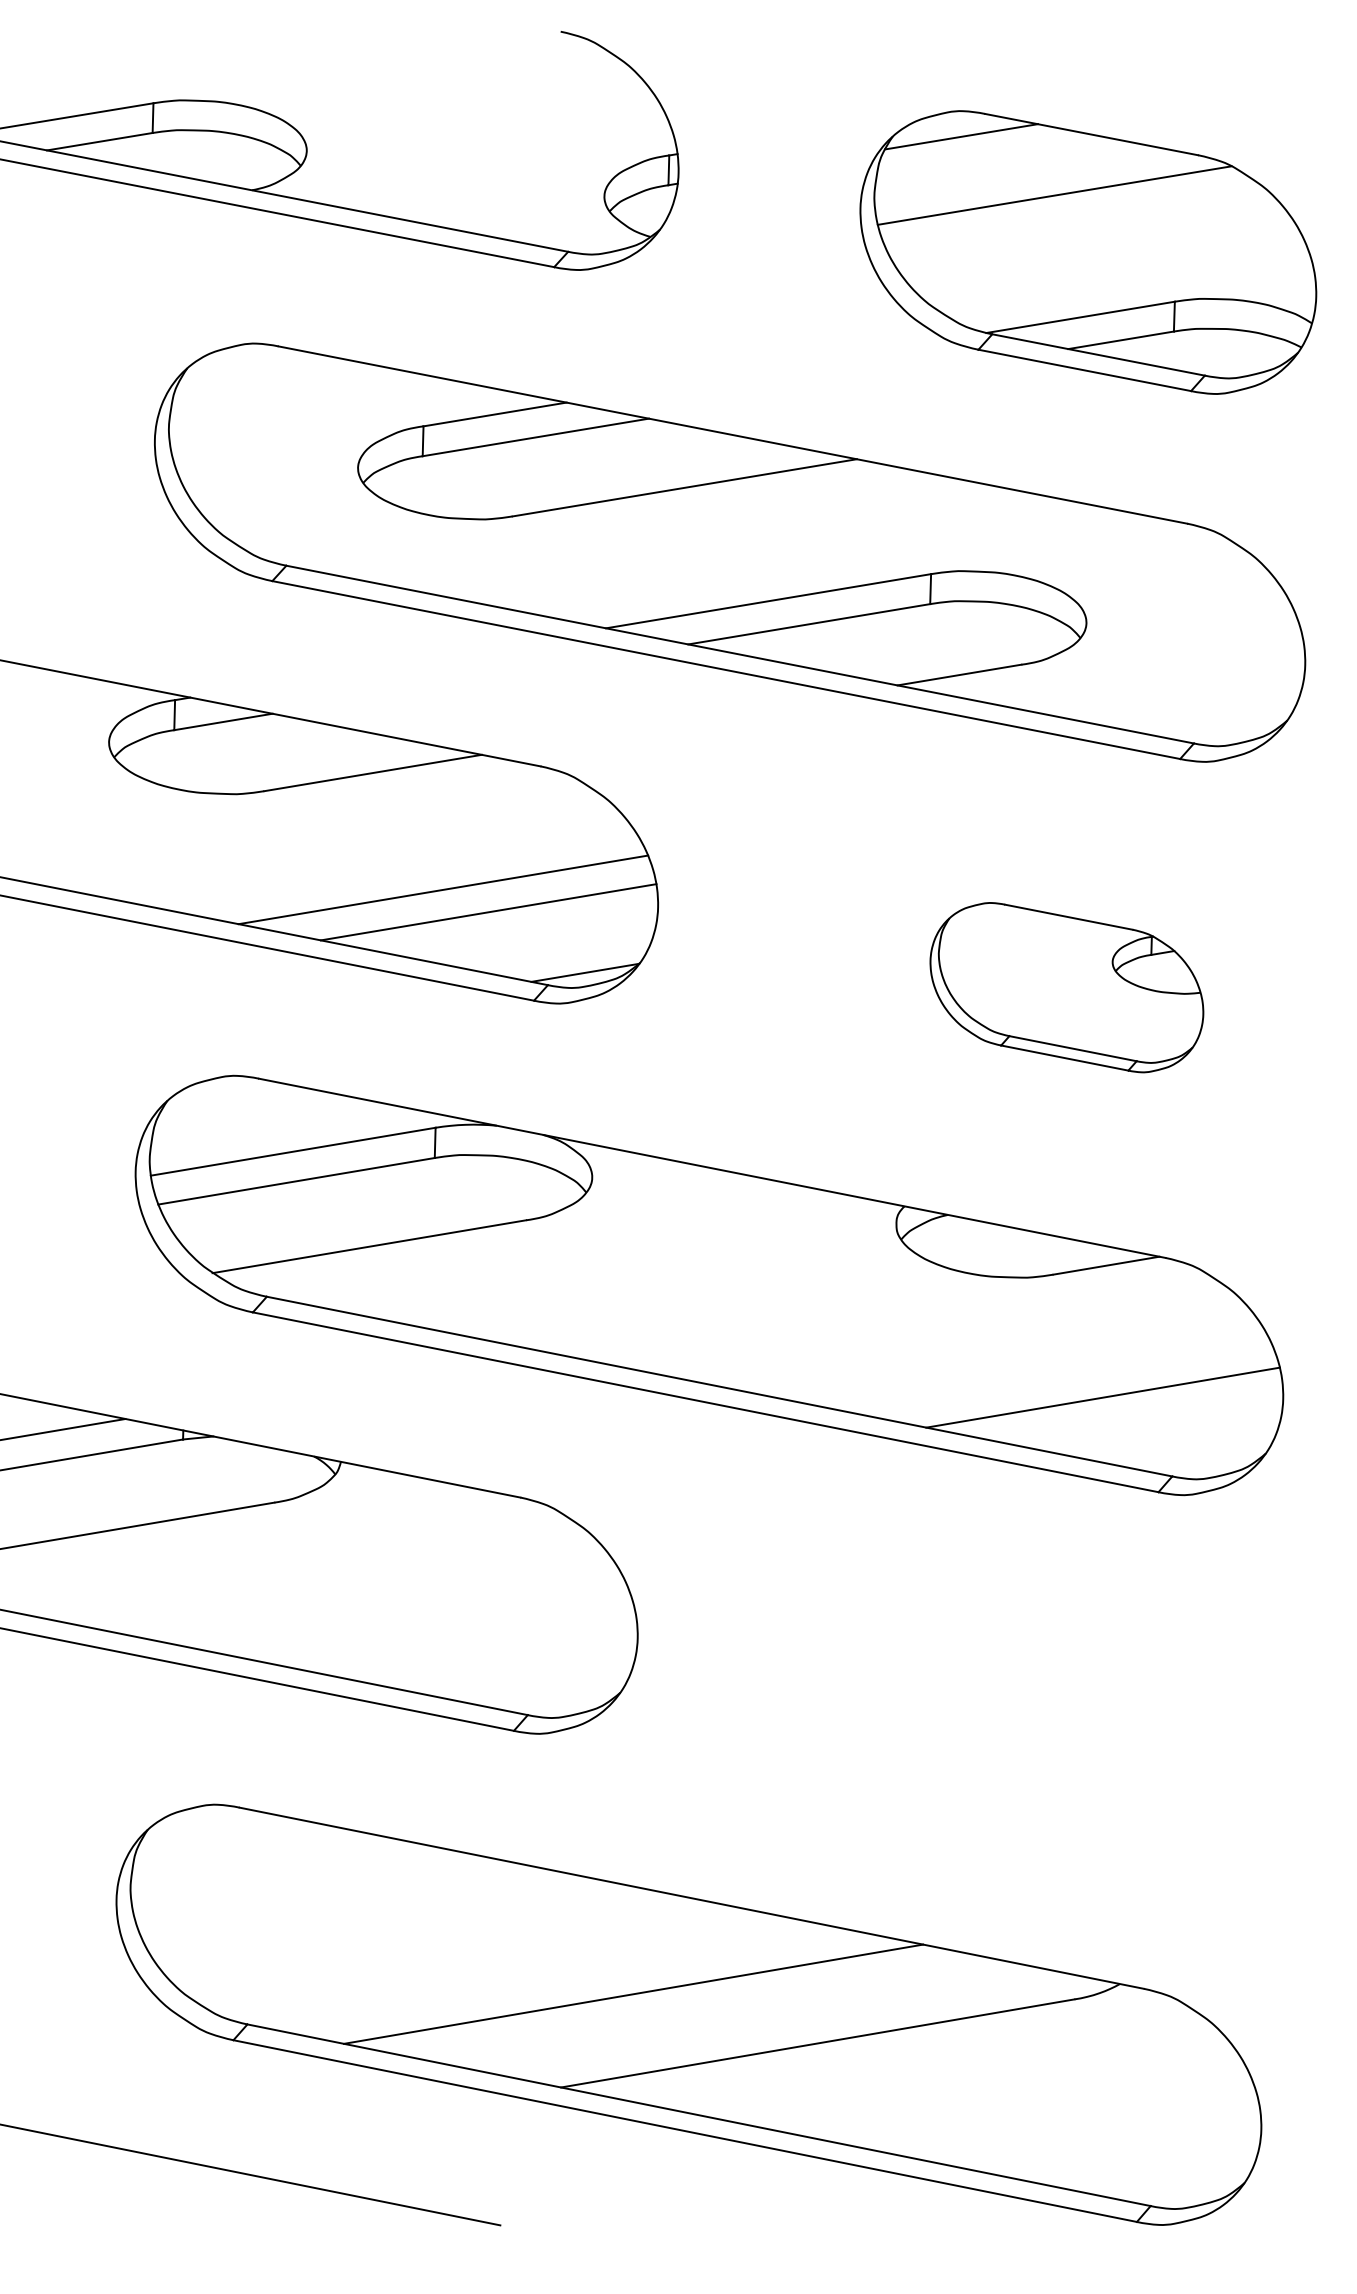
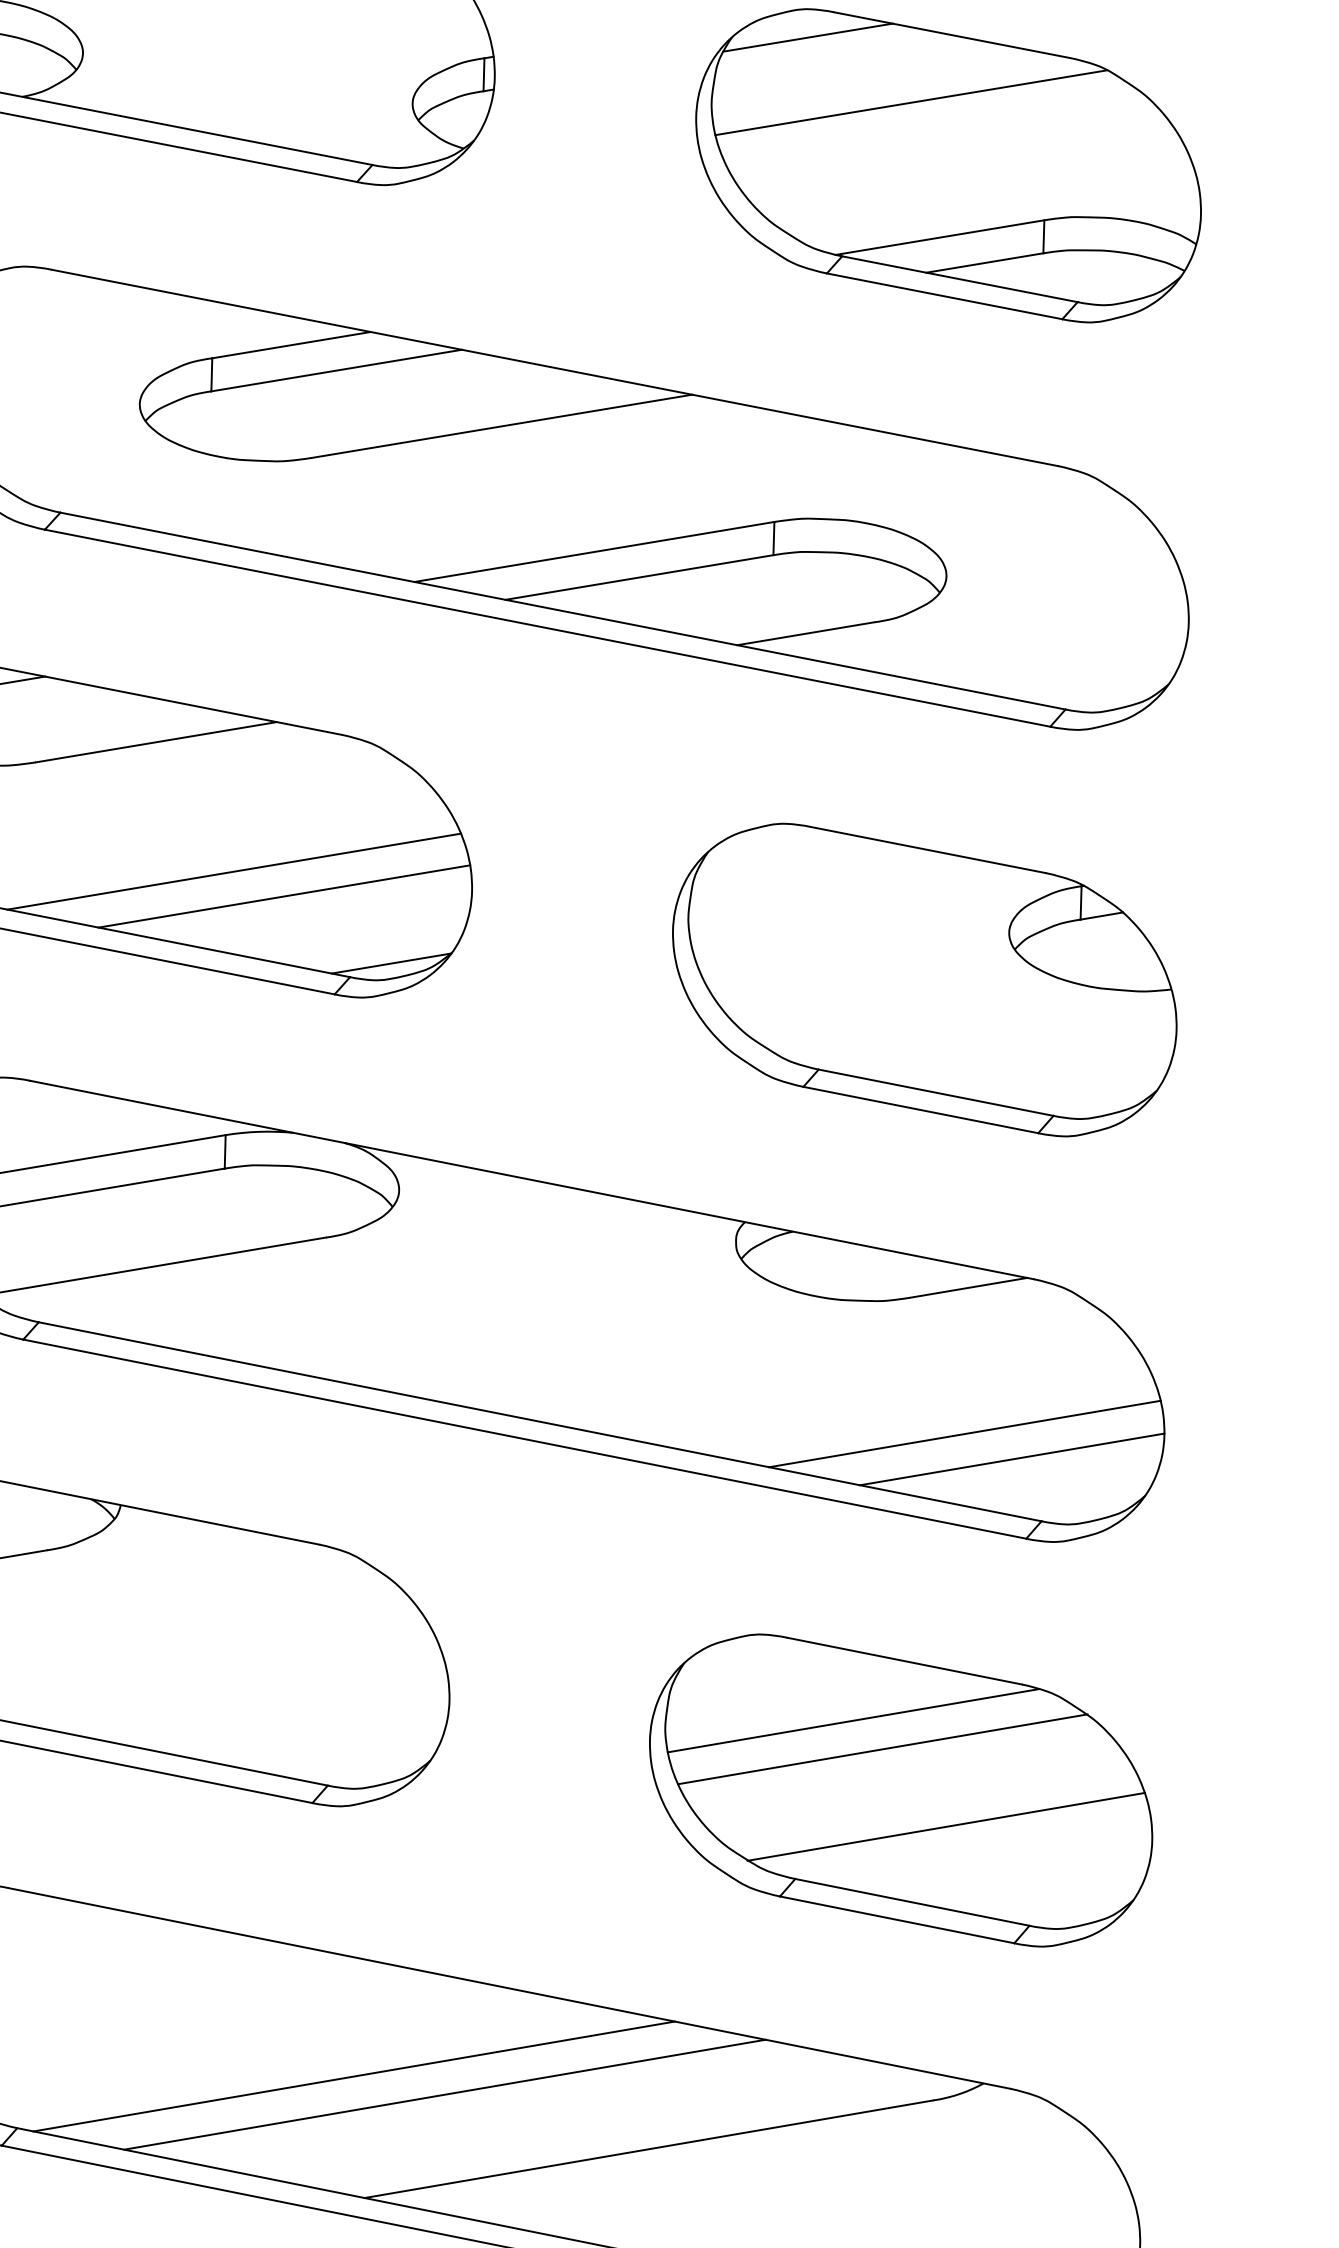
part: (1066, 987) -> (924, 979), size x1.67
line: (1145, 1420) -> (1011, 1459), added
part: (1045, 1719) -> (901, 1790), added
line: (551, 1977) -> (354, 2076), added

